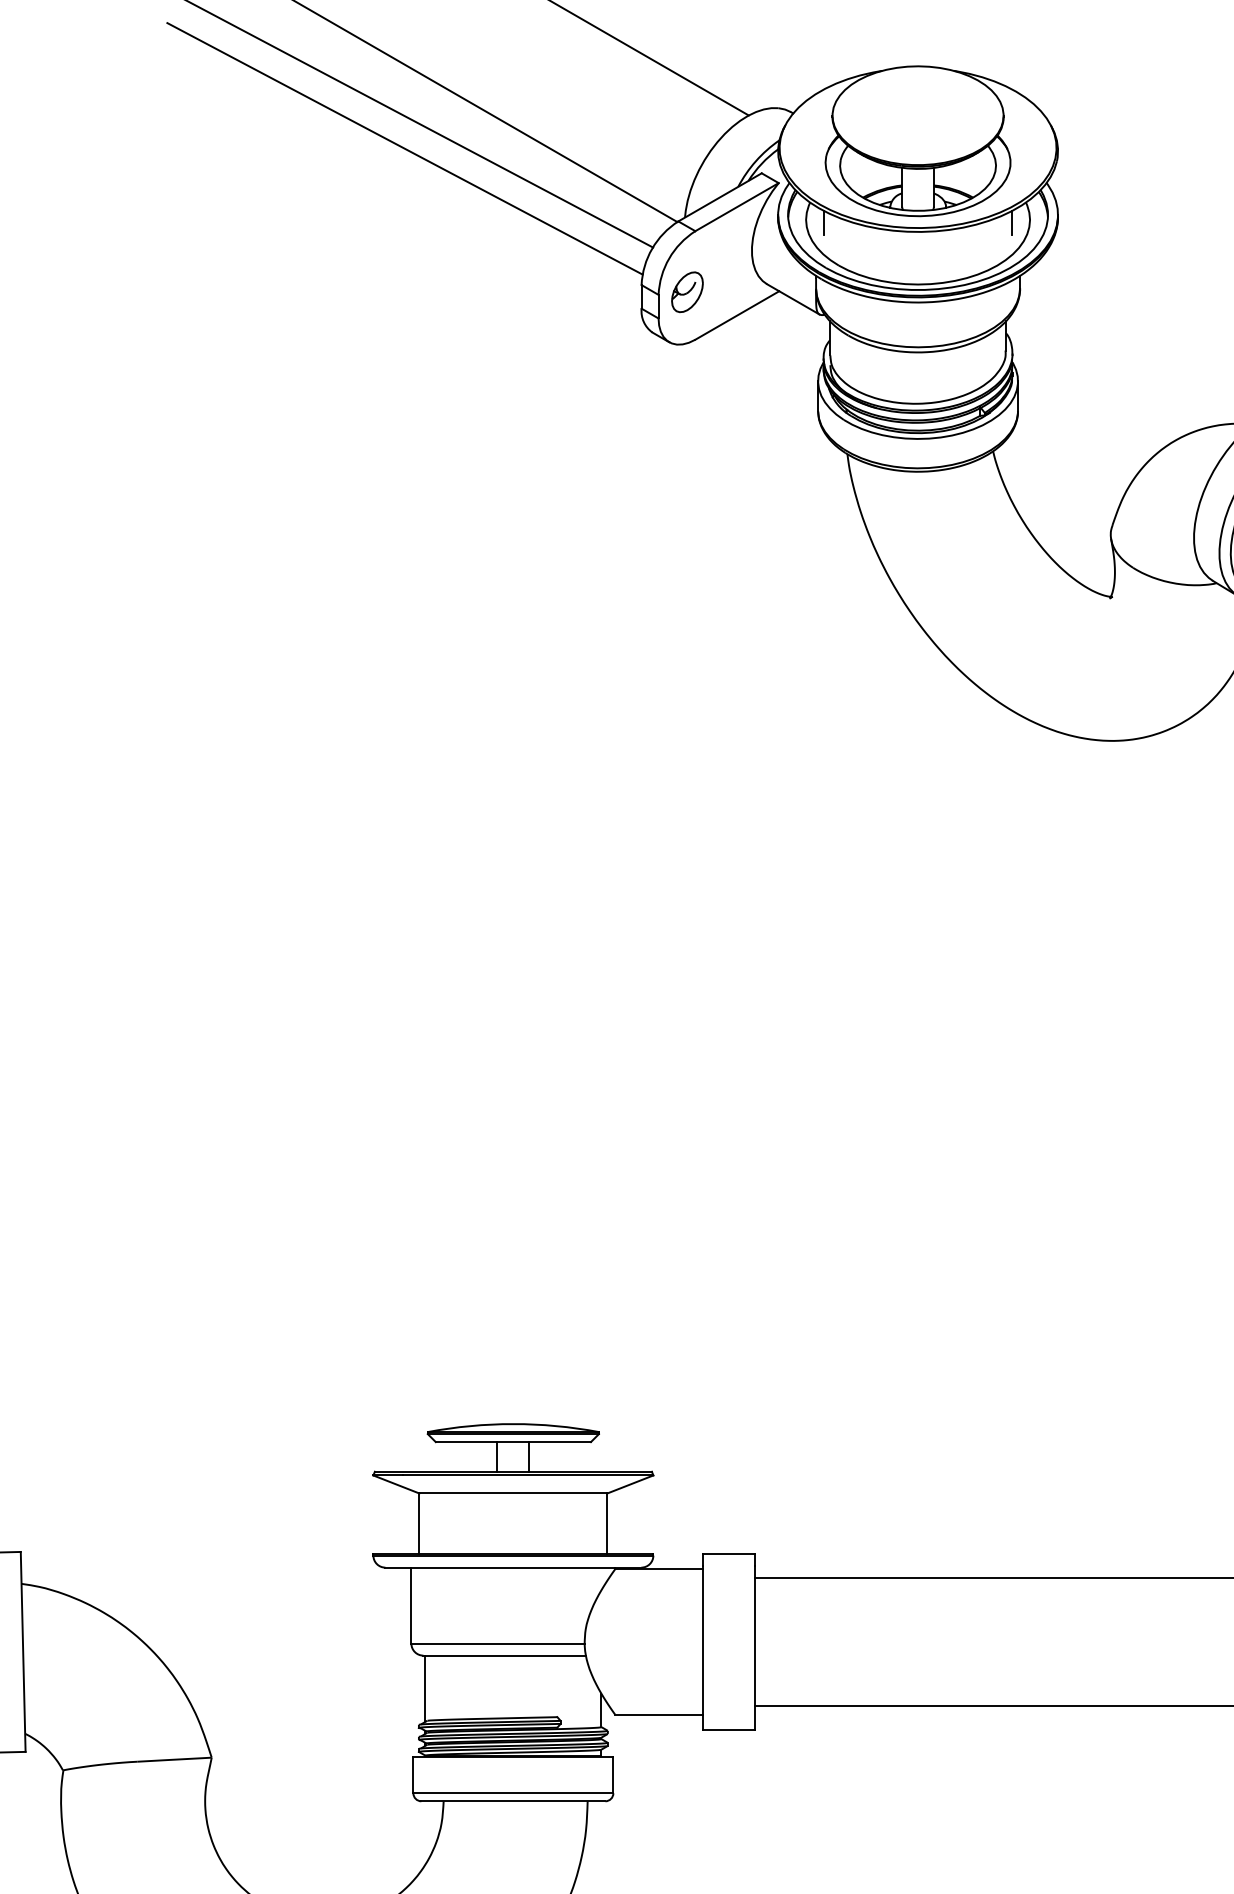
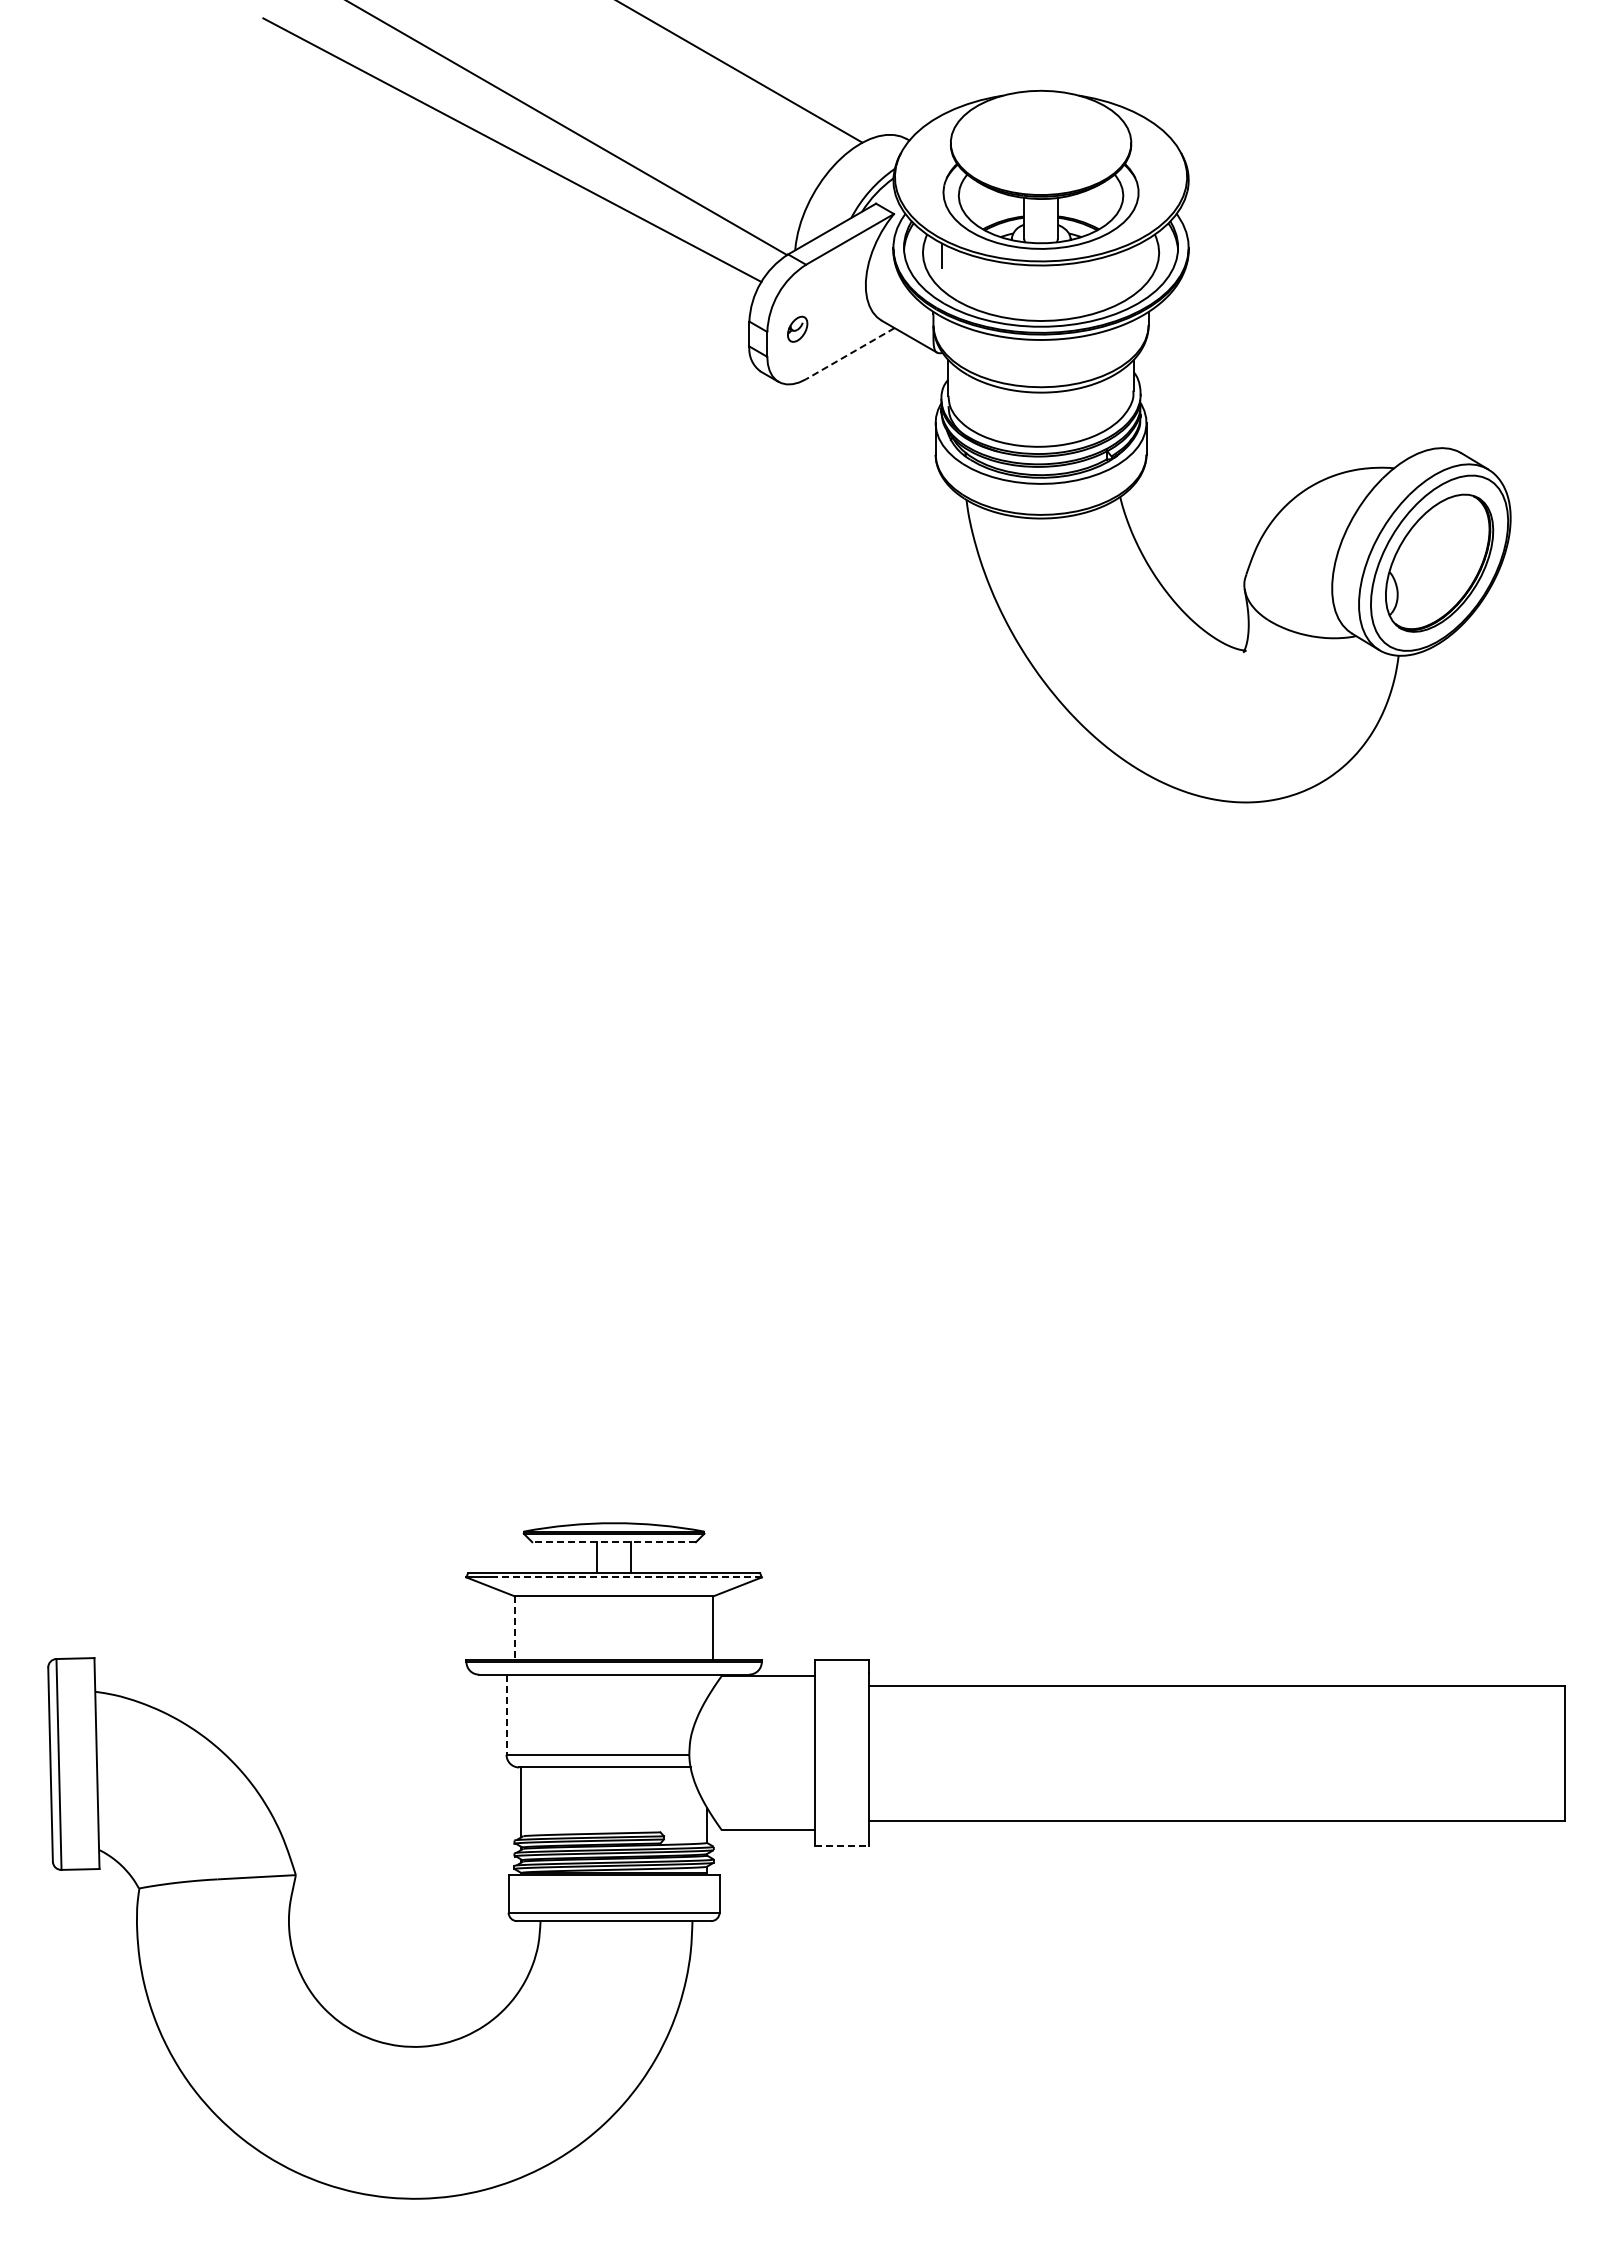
line: (404, 148) -> (499, 177), removed
line: (1012, 222) -> (1140, 255), removed
part: (687, 292) -> (797, 329), size x0.6
line: (736, 315) -> (849, 353), solid -> dashed
line: (513, 1442) -> (614, 1542), solid -> dashed
line: (527, 1475) -> (629, 1577), solid -> dashed
line: (418, 1523) -> (514, 1628), solid -> dashed
line: (411, 1606) -> (506, 1715), solid -> dashed
line: (729, 1729) -> (842, 1845), solid -> dashed

